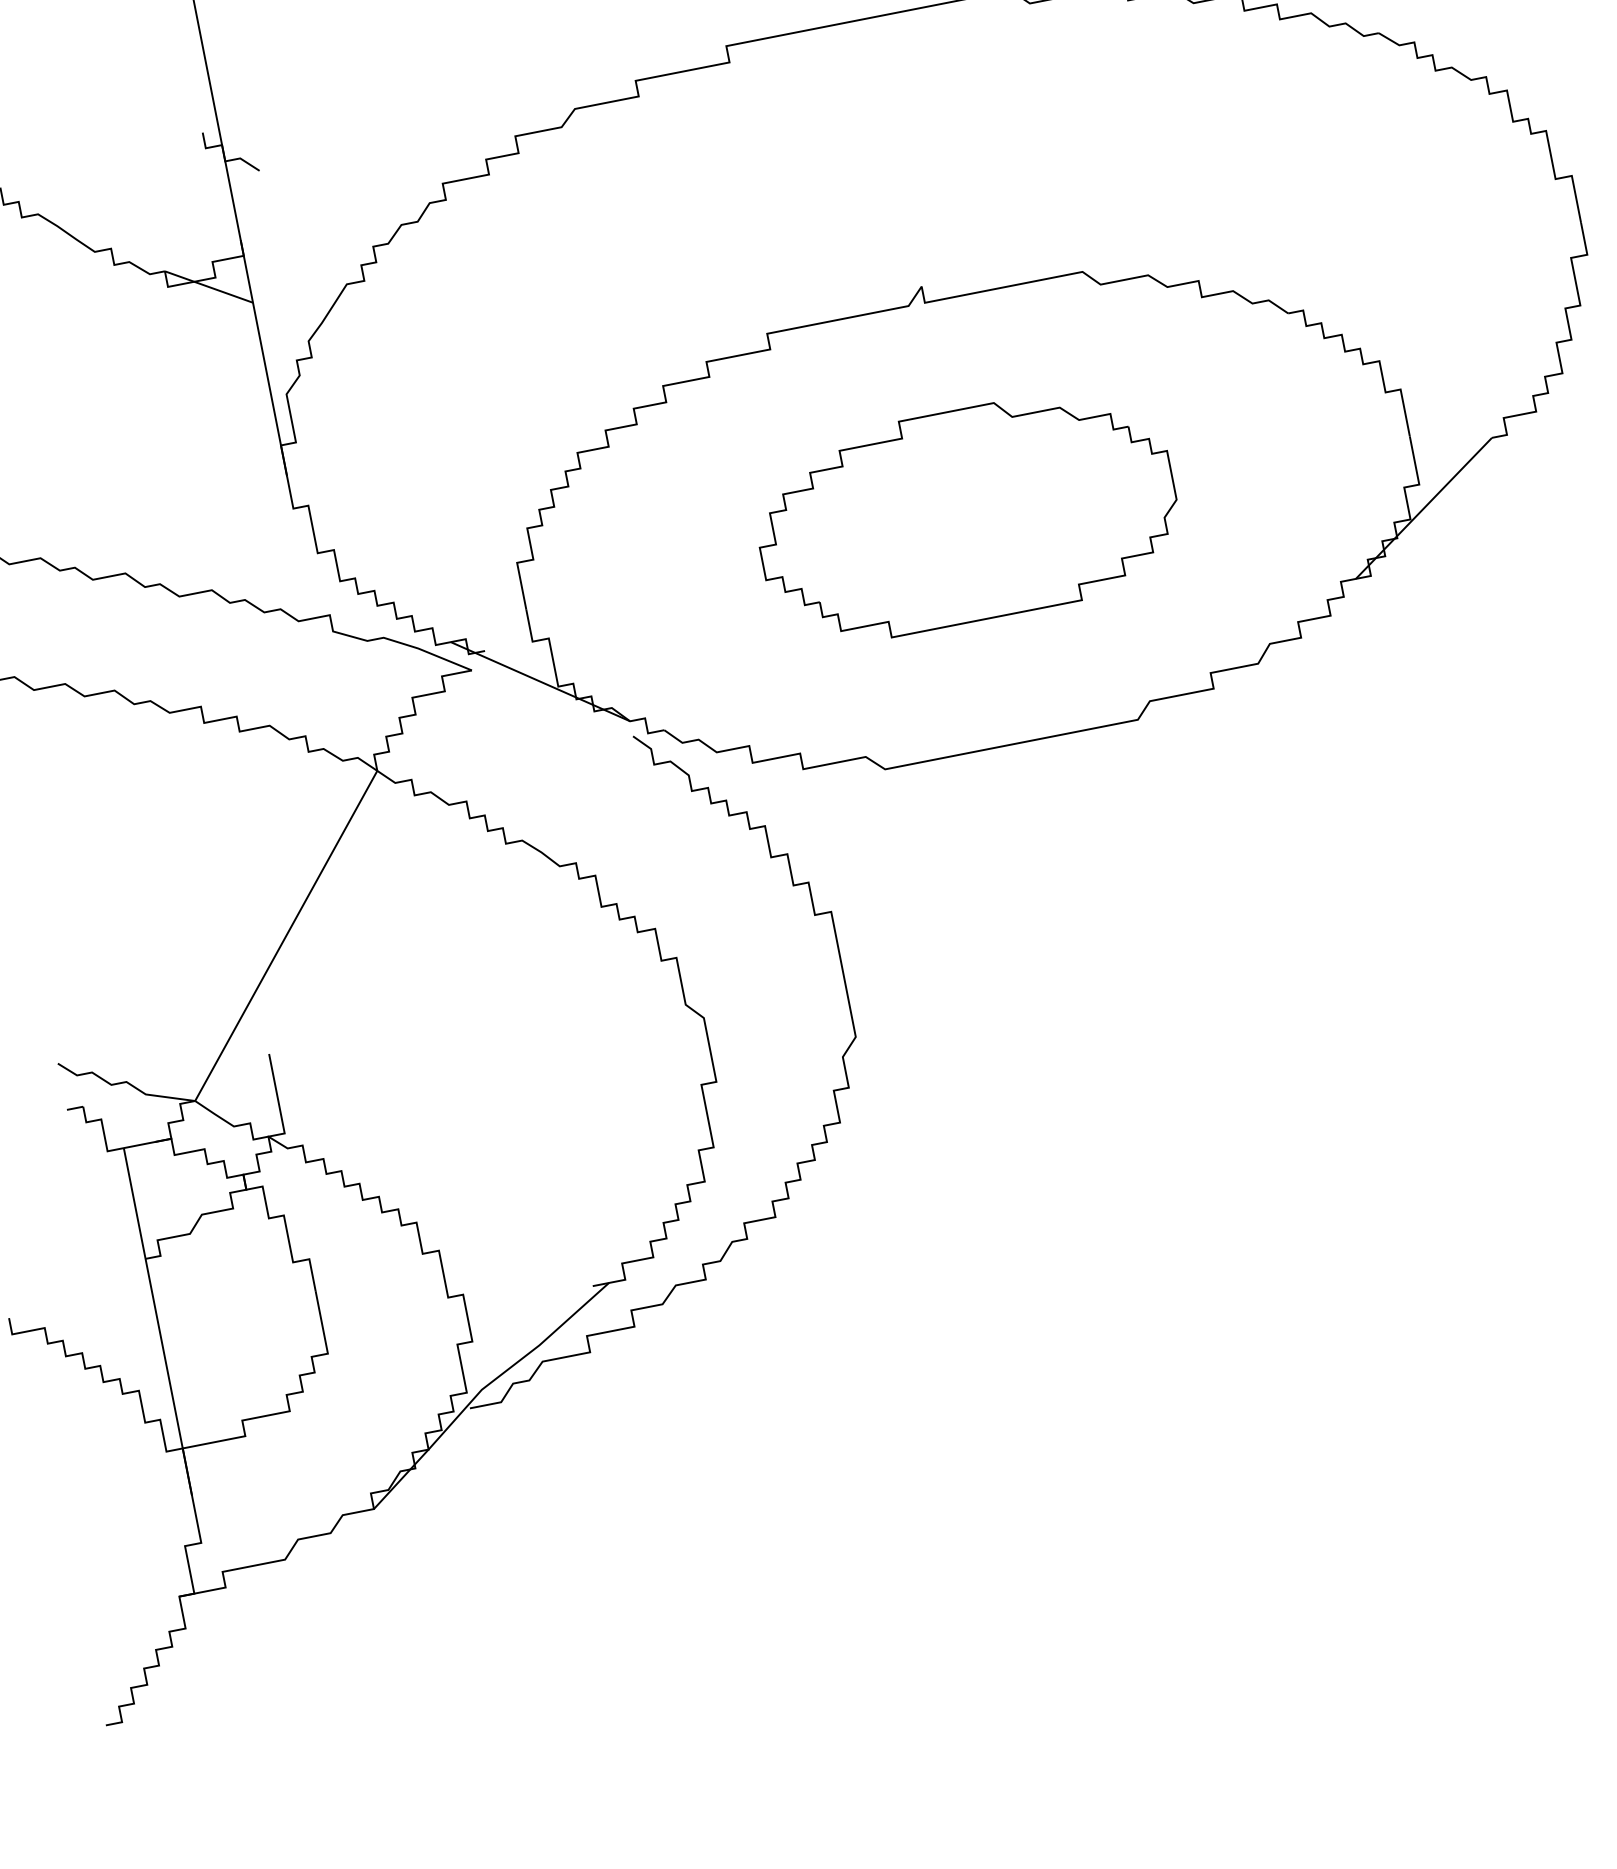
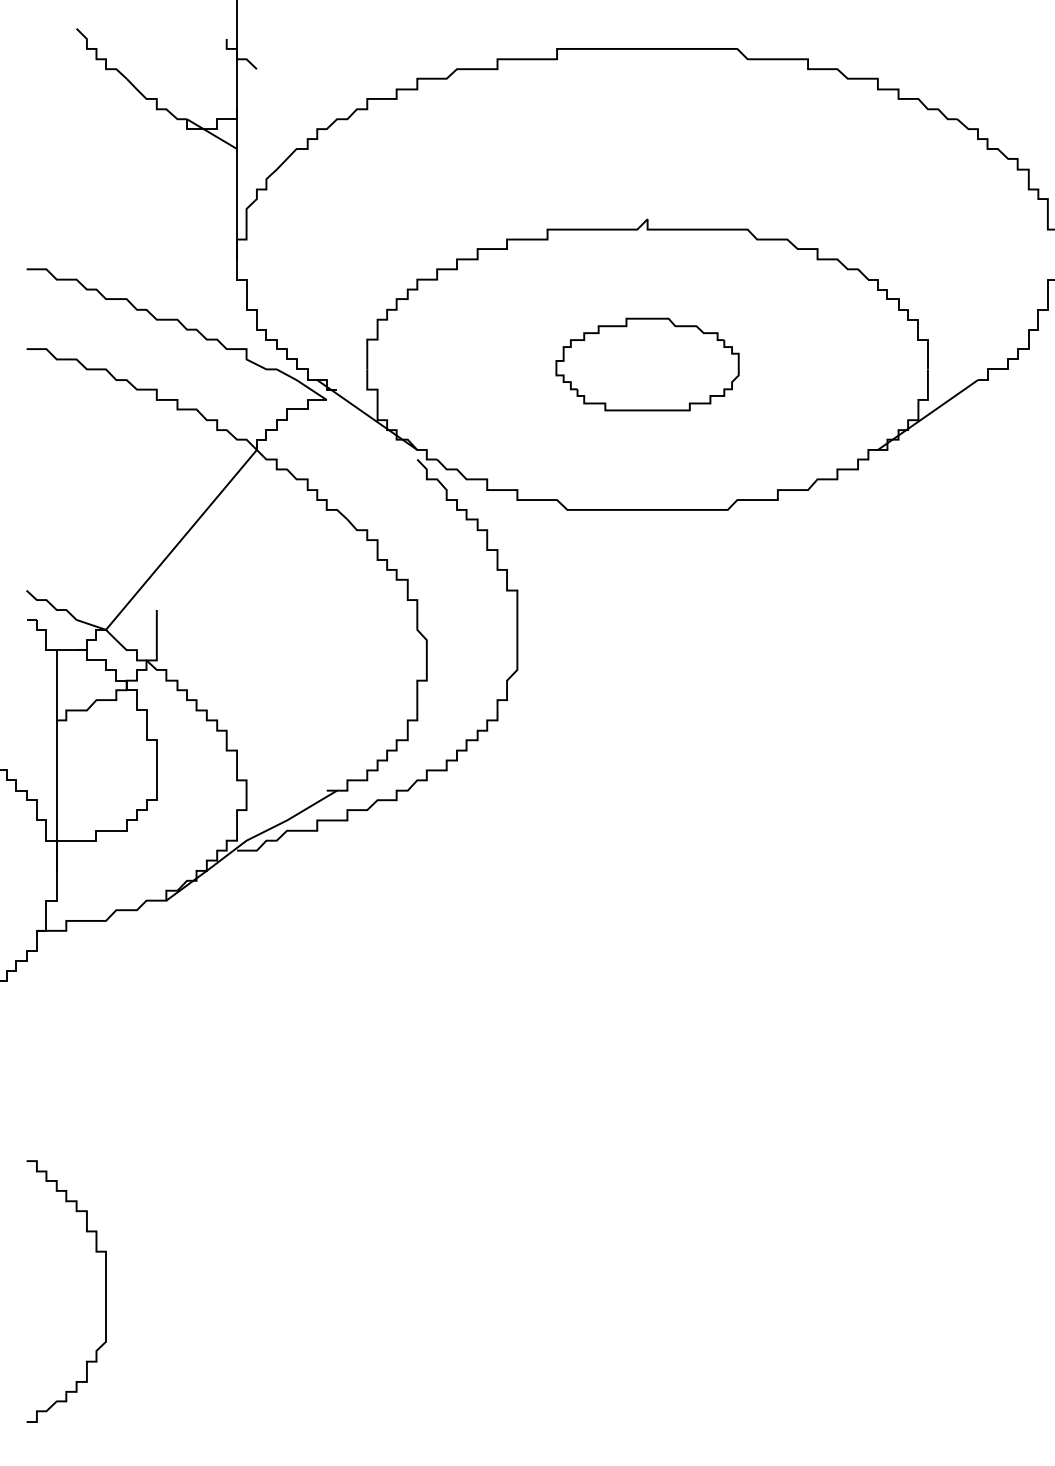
part: (966, 515) -> (647, 364), size x0.7

